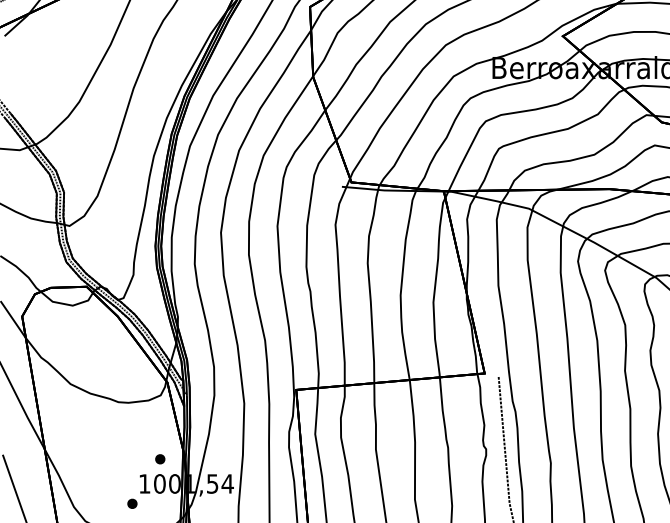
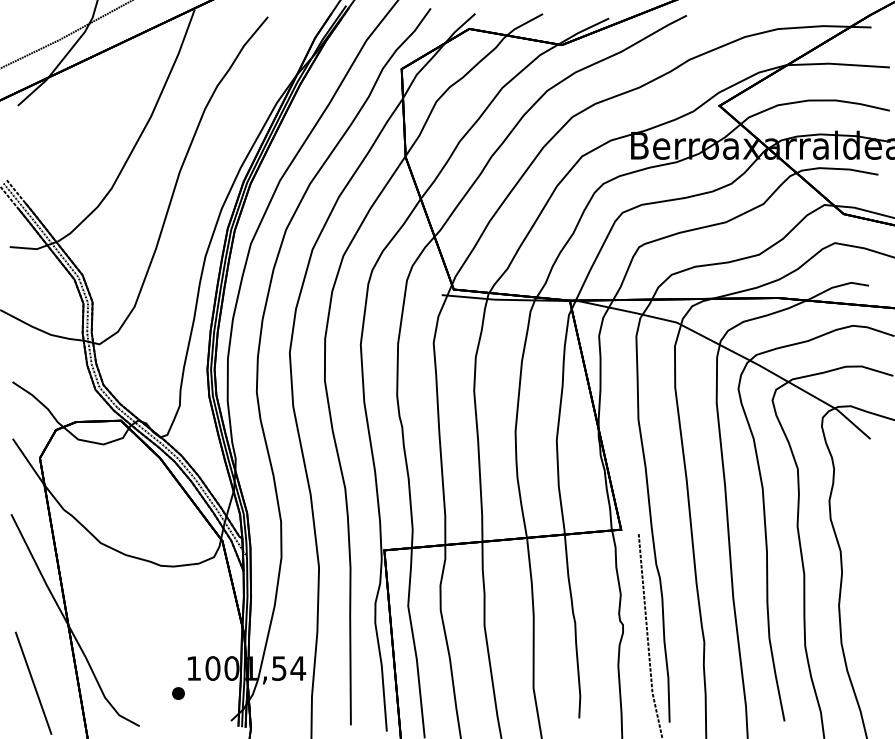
part: (160, 459) -> (213, 637), removed

